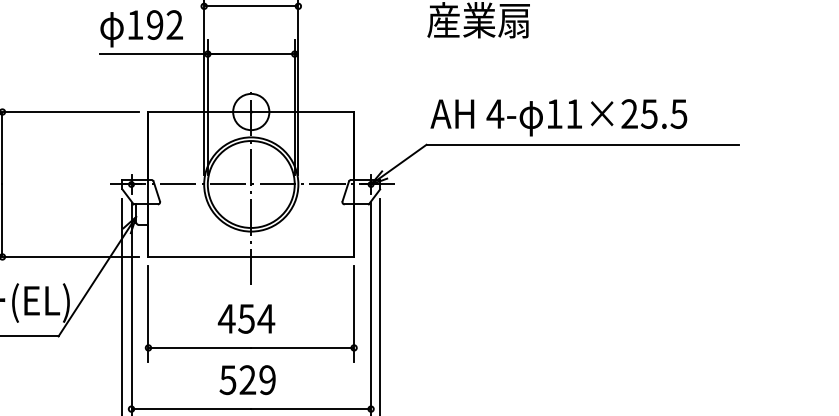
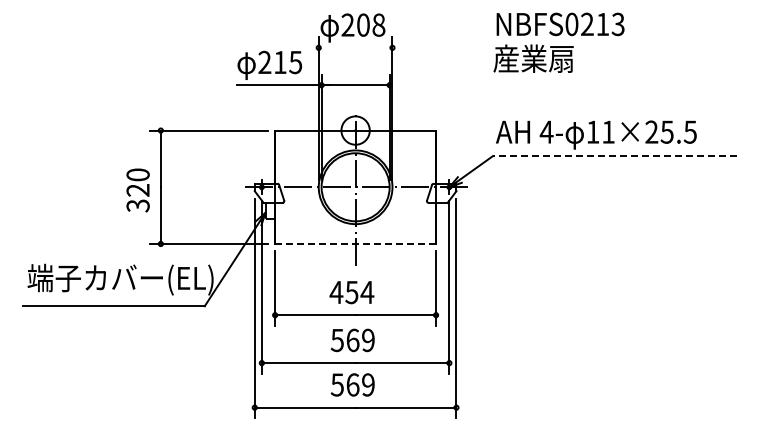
line: (251, 5) -> (355, 47), removed
text: (155, 25) -> (280, 62), 192 -> 215
line: (582, 145) -> (614, 156), solid -> dashed
line: (251, 257) -> (355, 244), solid -> dashed
text: (247, 380) -> (352, 340), 529 -> 569

